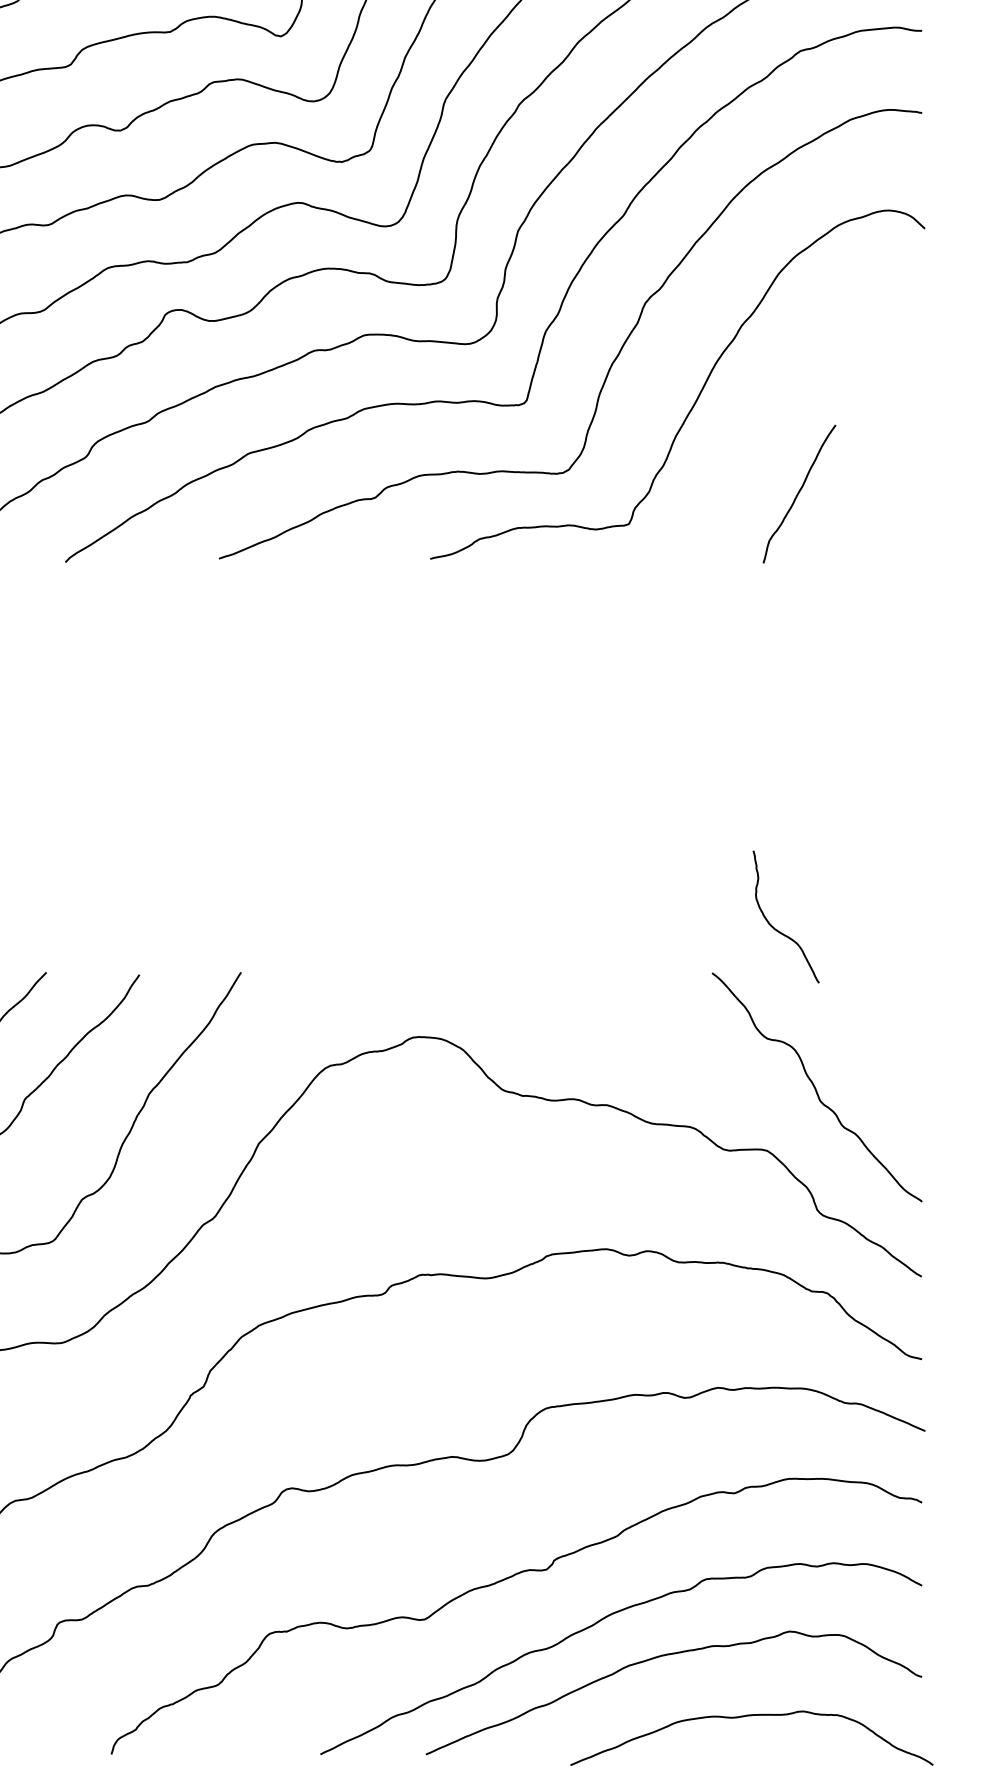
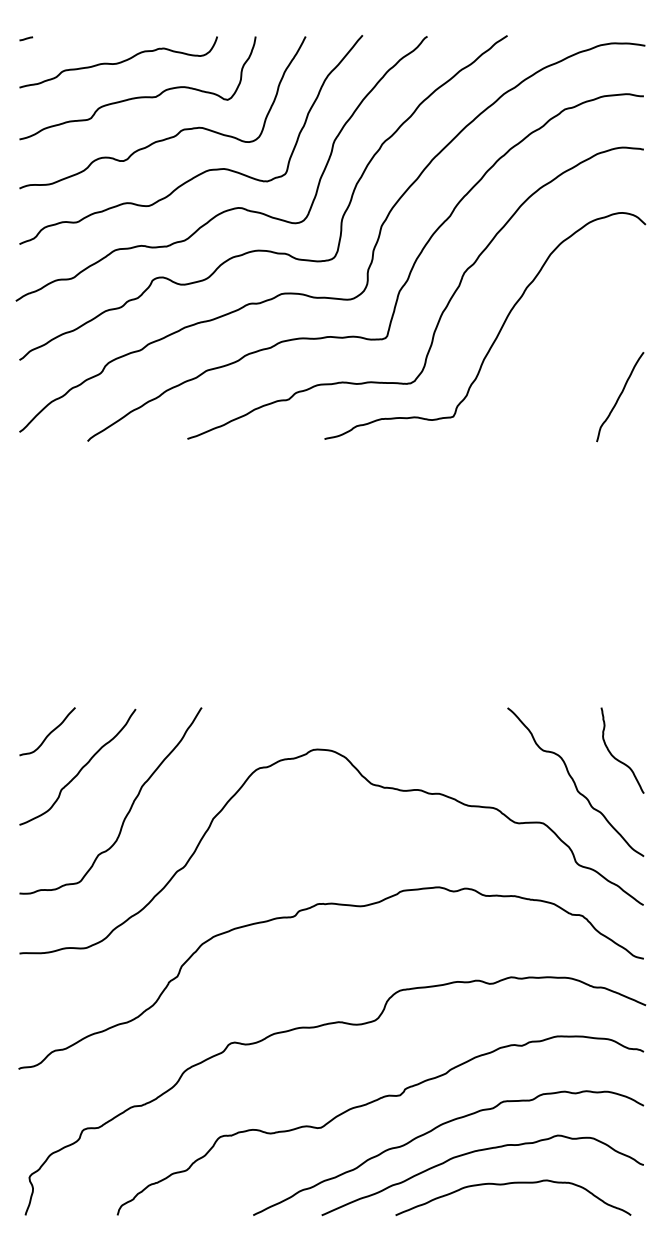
curve: (799, 494) -> (620, 397), moved
curve: (778, 929) -> (617, 758), moved
curve: (747, 1717) -> (510, 1184), moved

